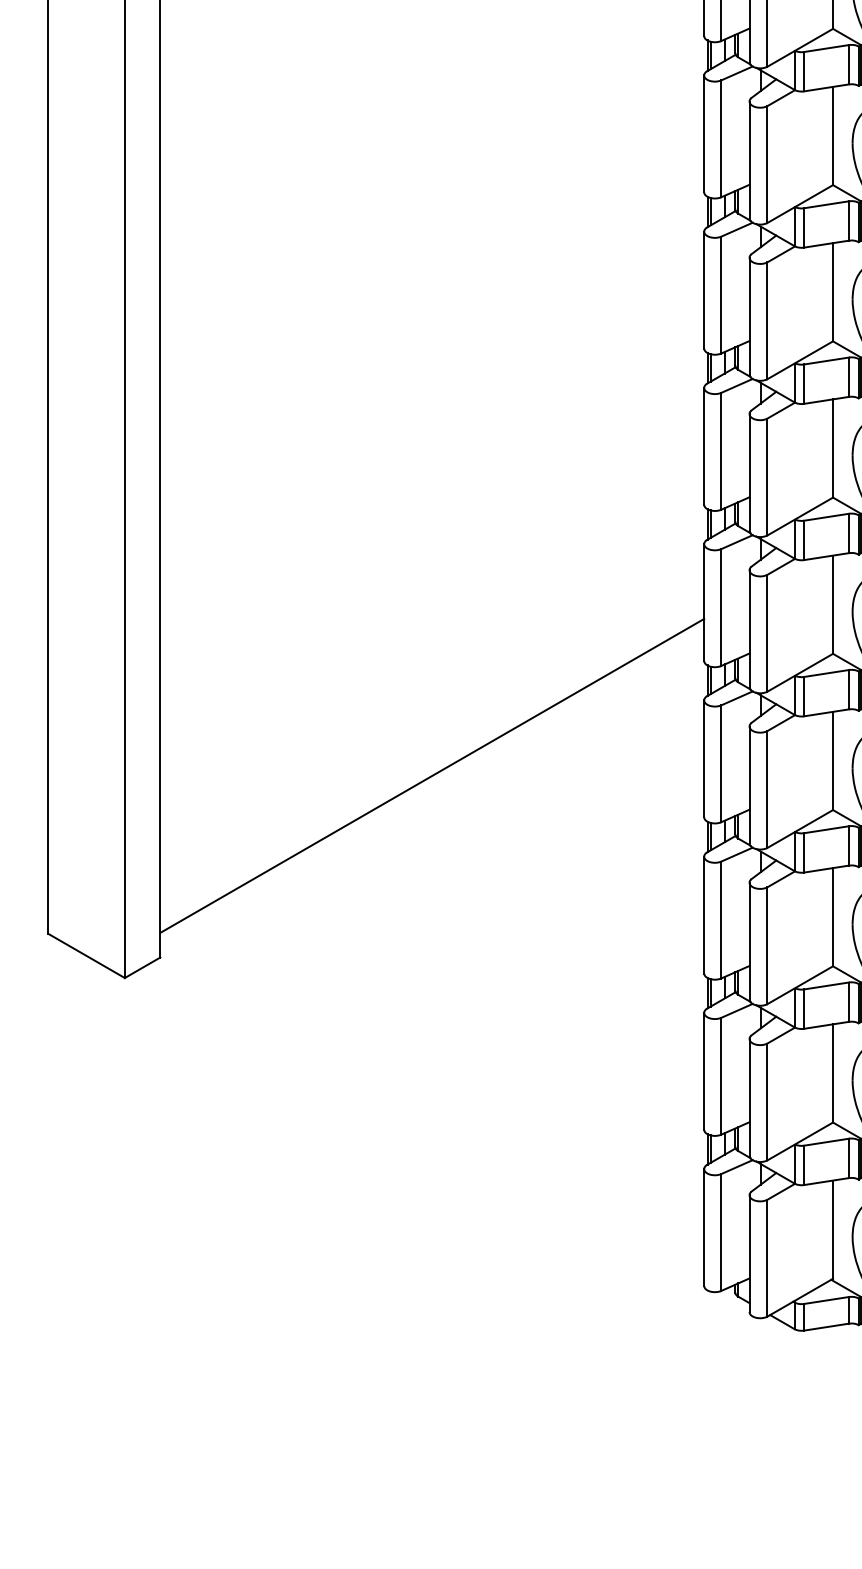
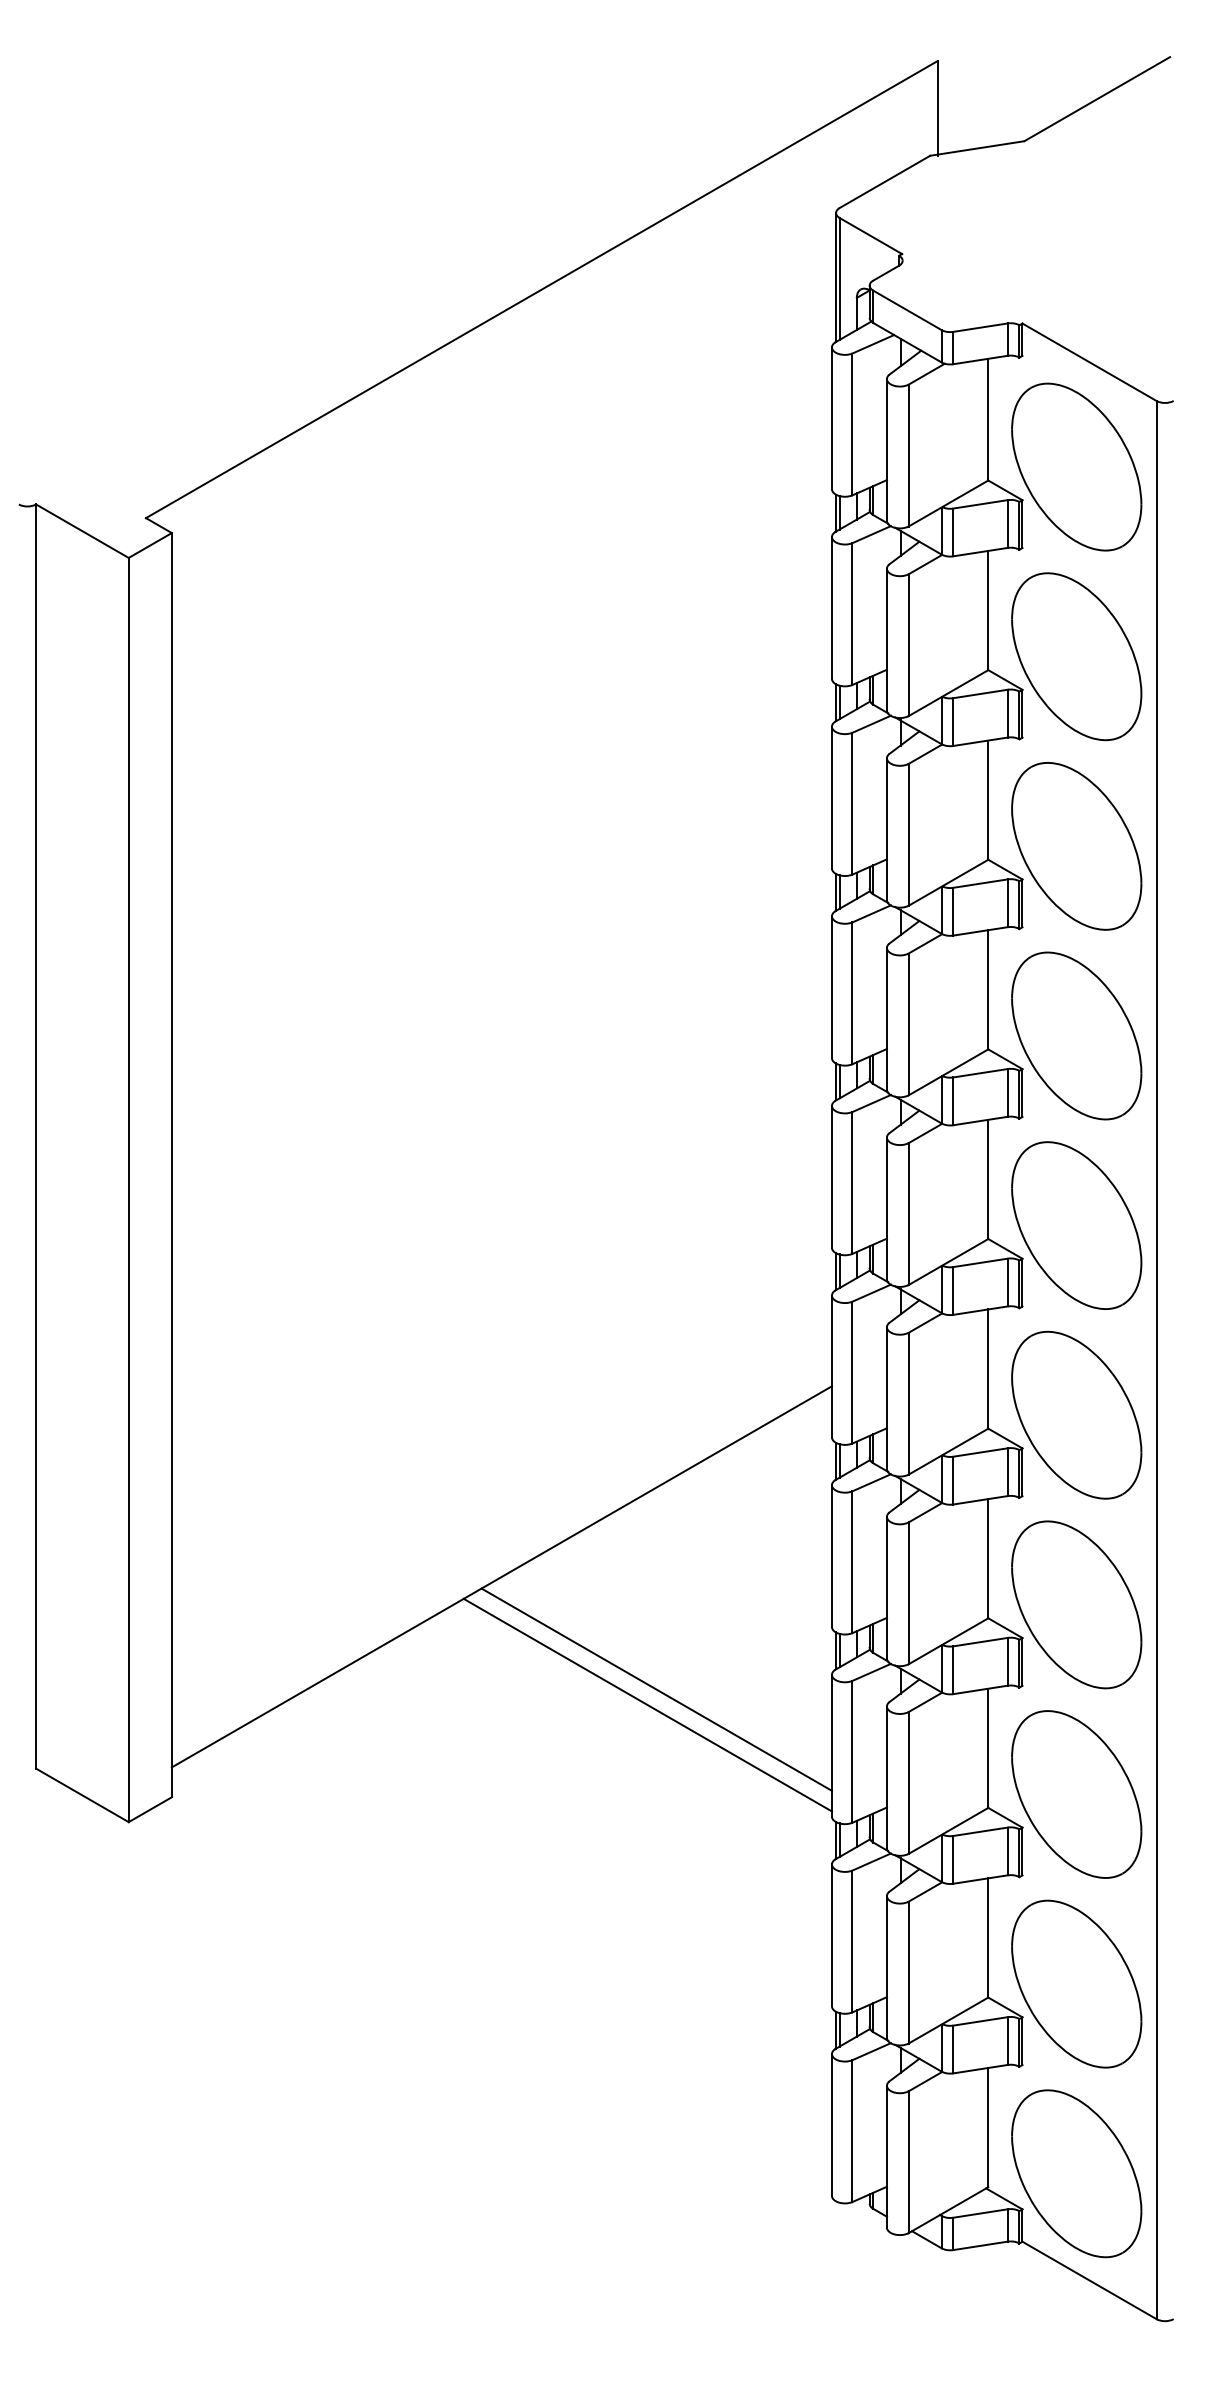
line: (559, 868) -> (656, 1689), added
line: (552, 881) -> (647, 1704), added

